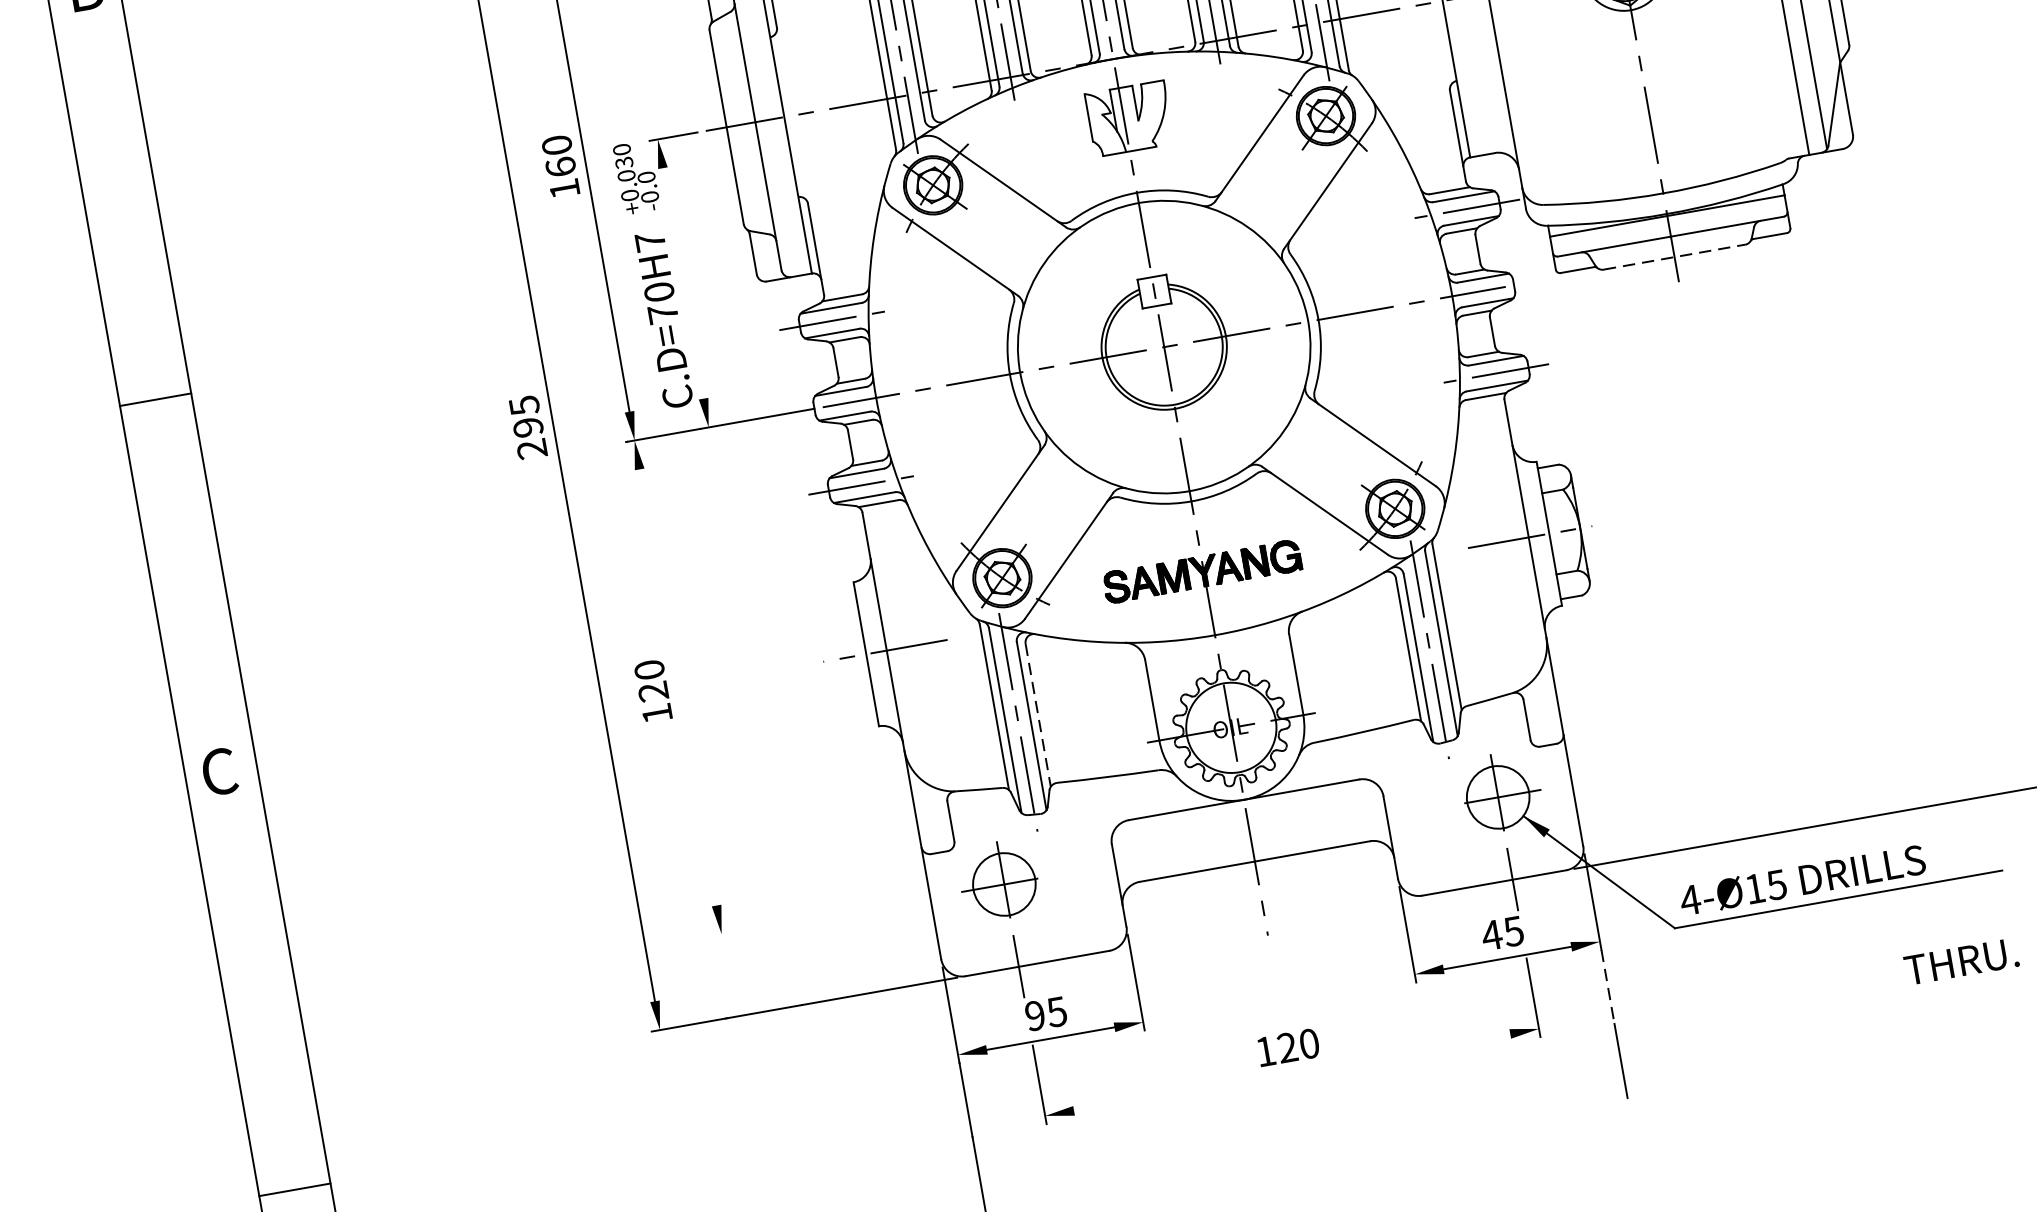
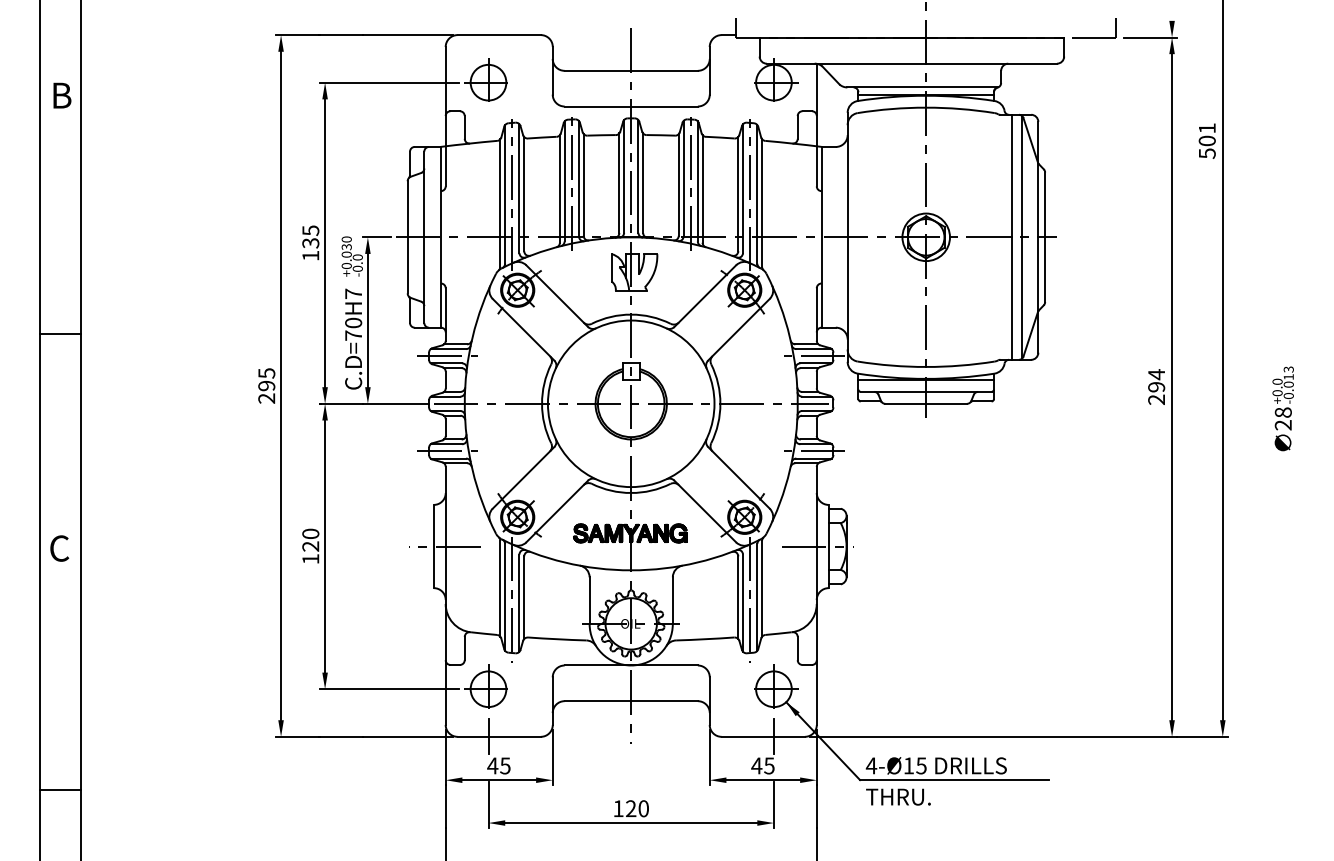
text: (558, 155) -> (310, 236), 160 -> 135
line: (1674, 256) -> (926, 403), dashed -> solid
line: (682, 283) -> (367, 320), added
line: (678, 687) -> (325, 546), added
line: (1038, 716) -> (524, 598), dashed -> solid
line: (833, 915) -> (389, 689), added
text: (1961, 960) -> (898, 796), moved
line: (1607, 987) -> (816, 806), dashed -> solid
text: (1034, 1015) -> (492, 765), 95 -> 45
line: (1292, 1073) -> (631, 823), added

